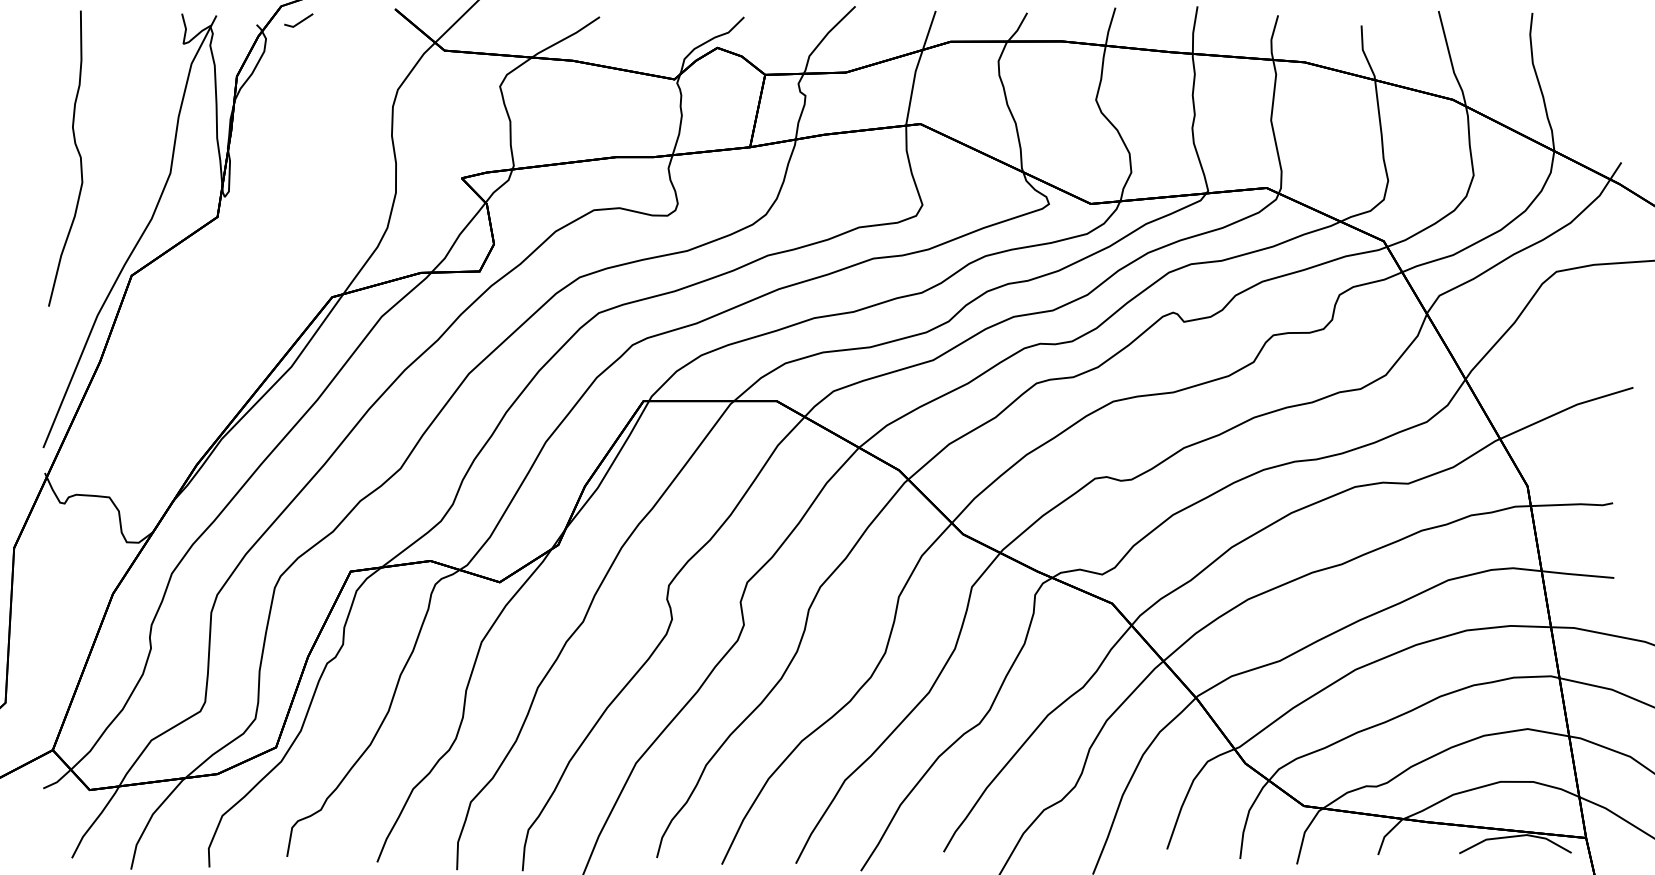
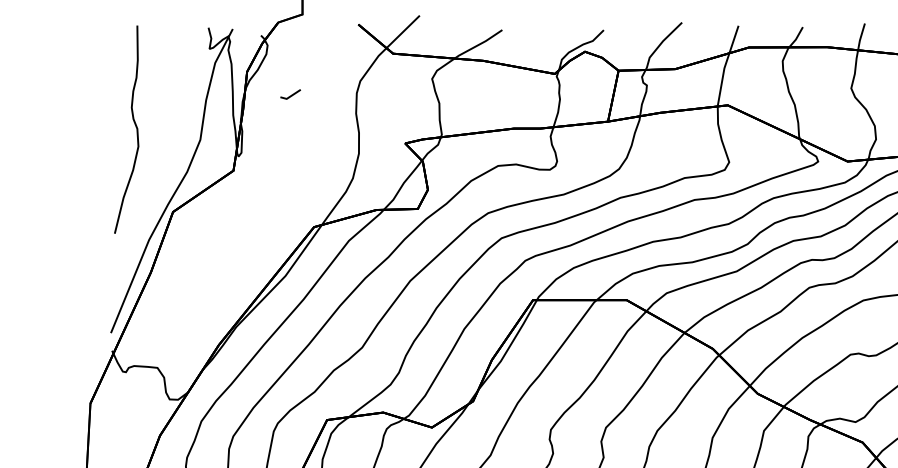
line: (299, 21) -> (291, 95), moved

